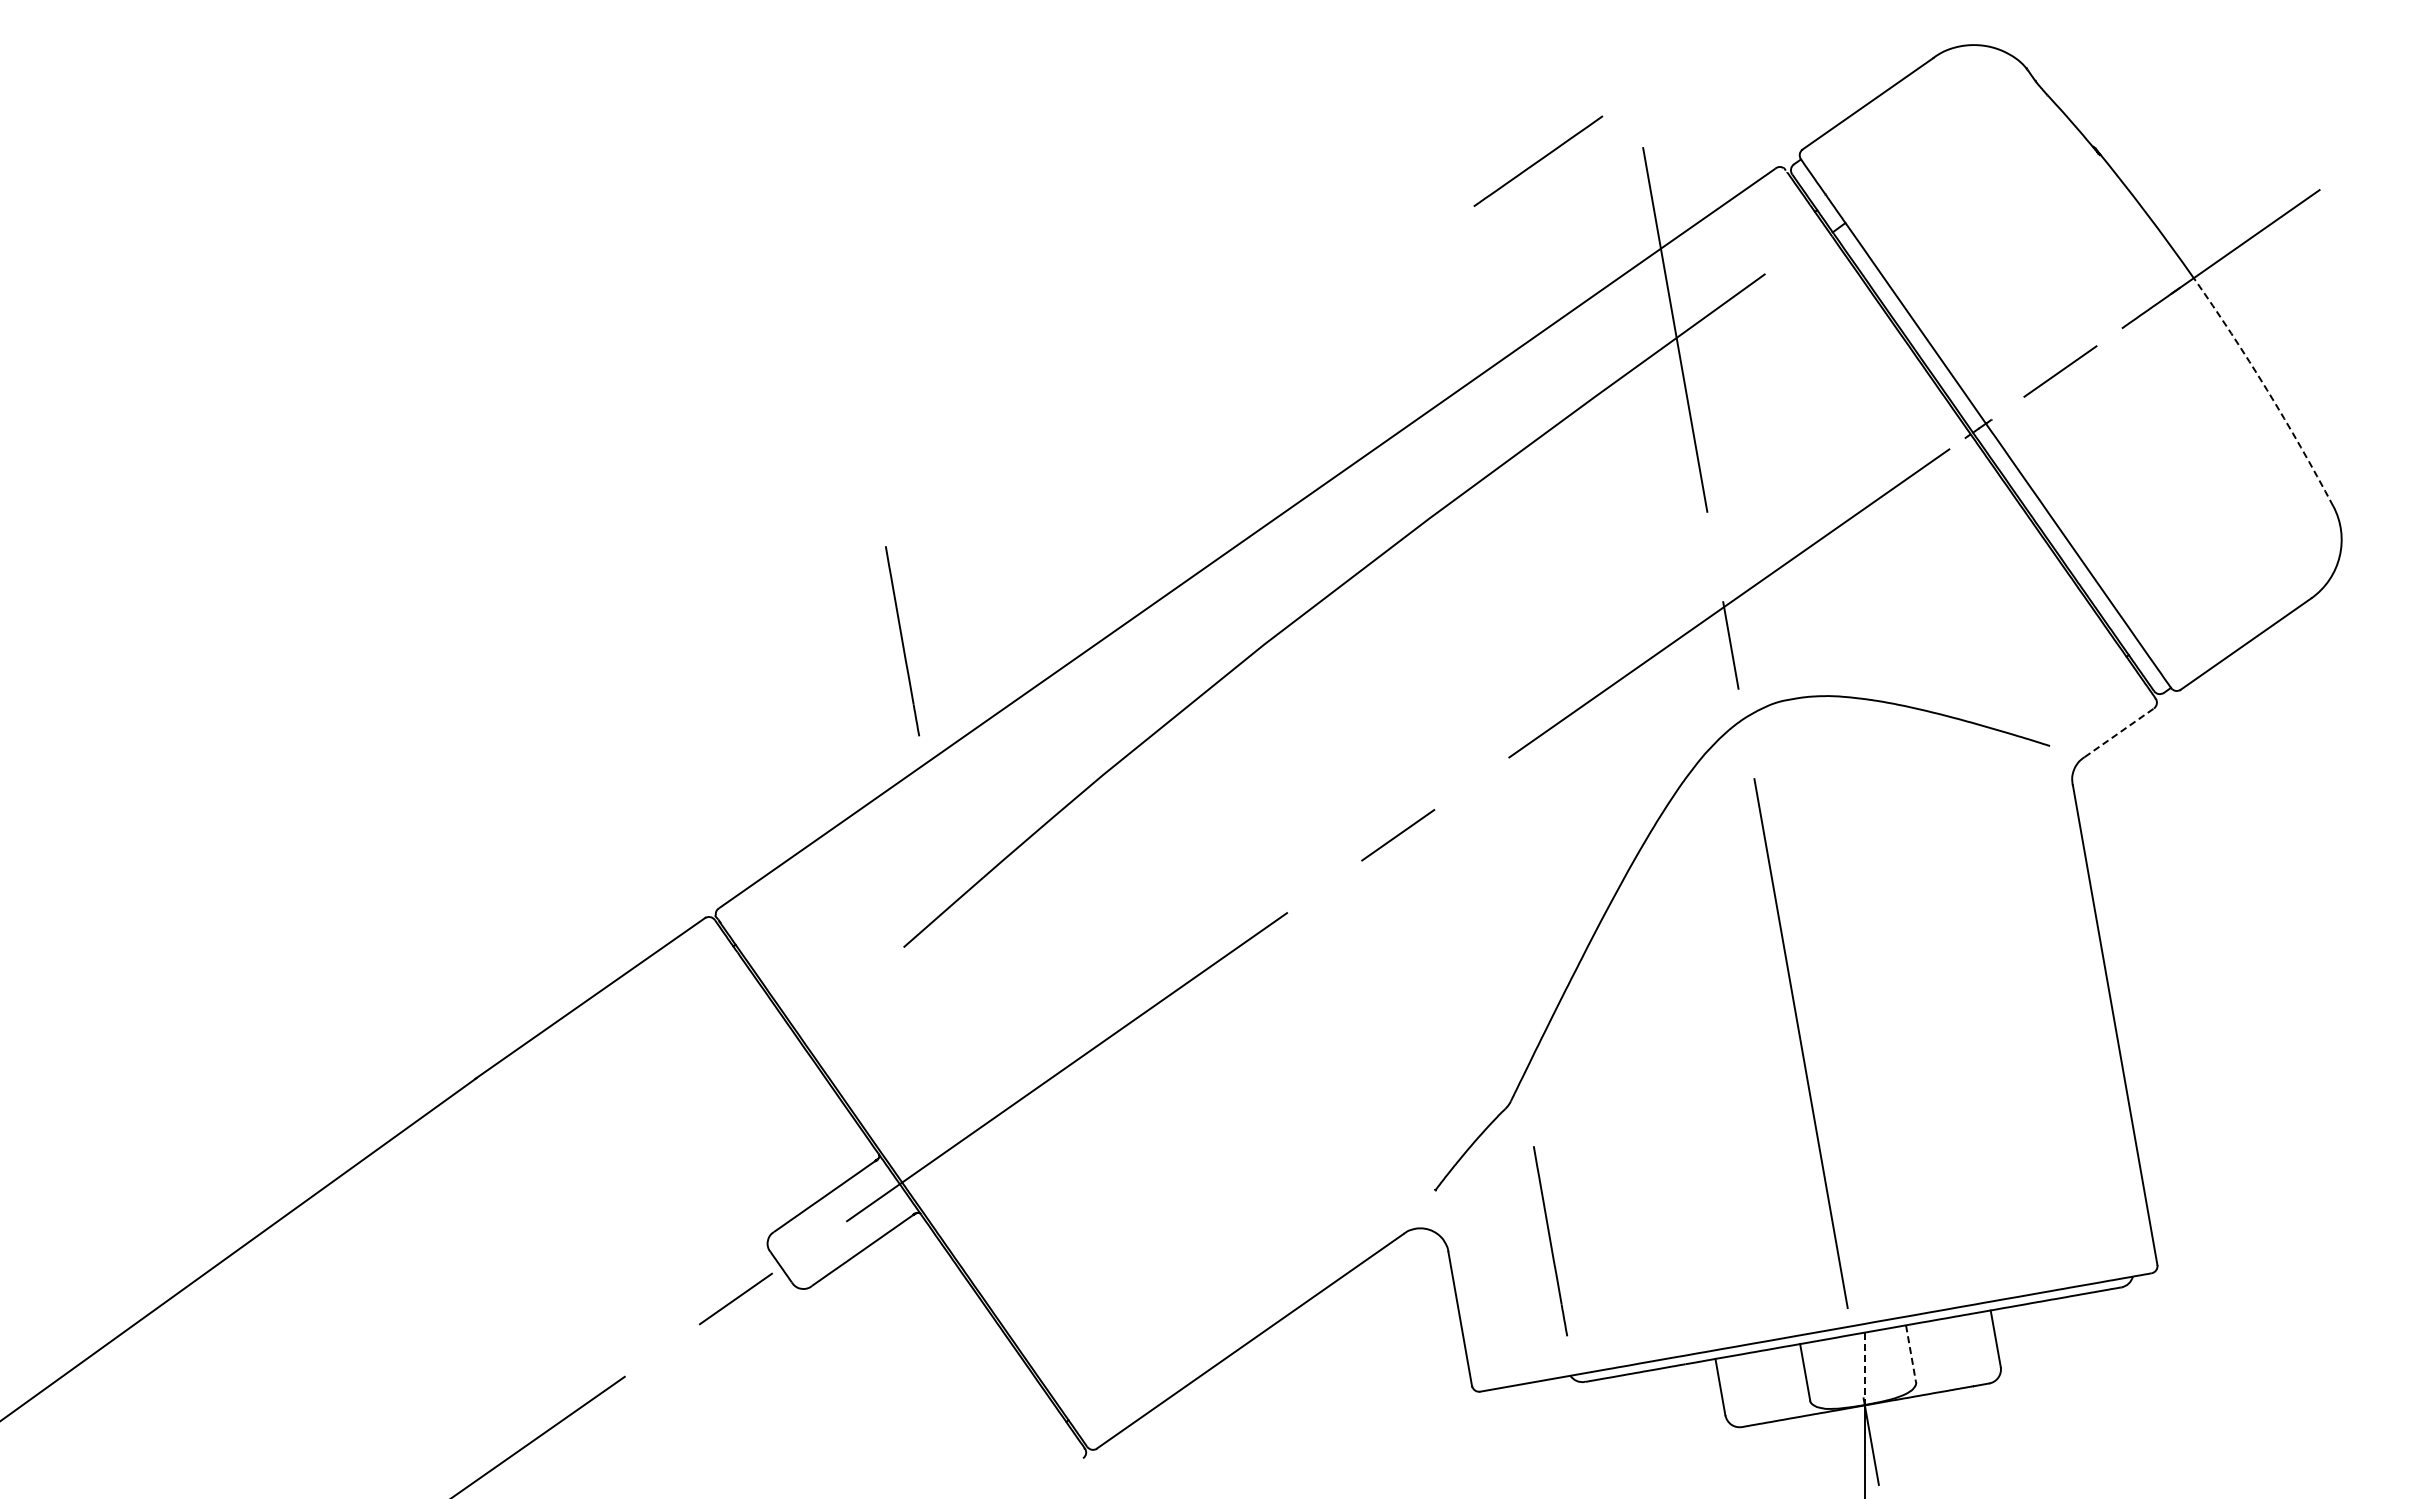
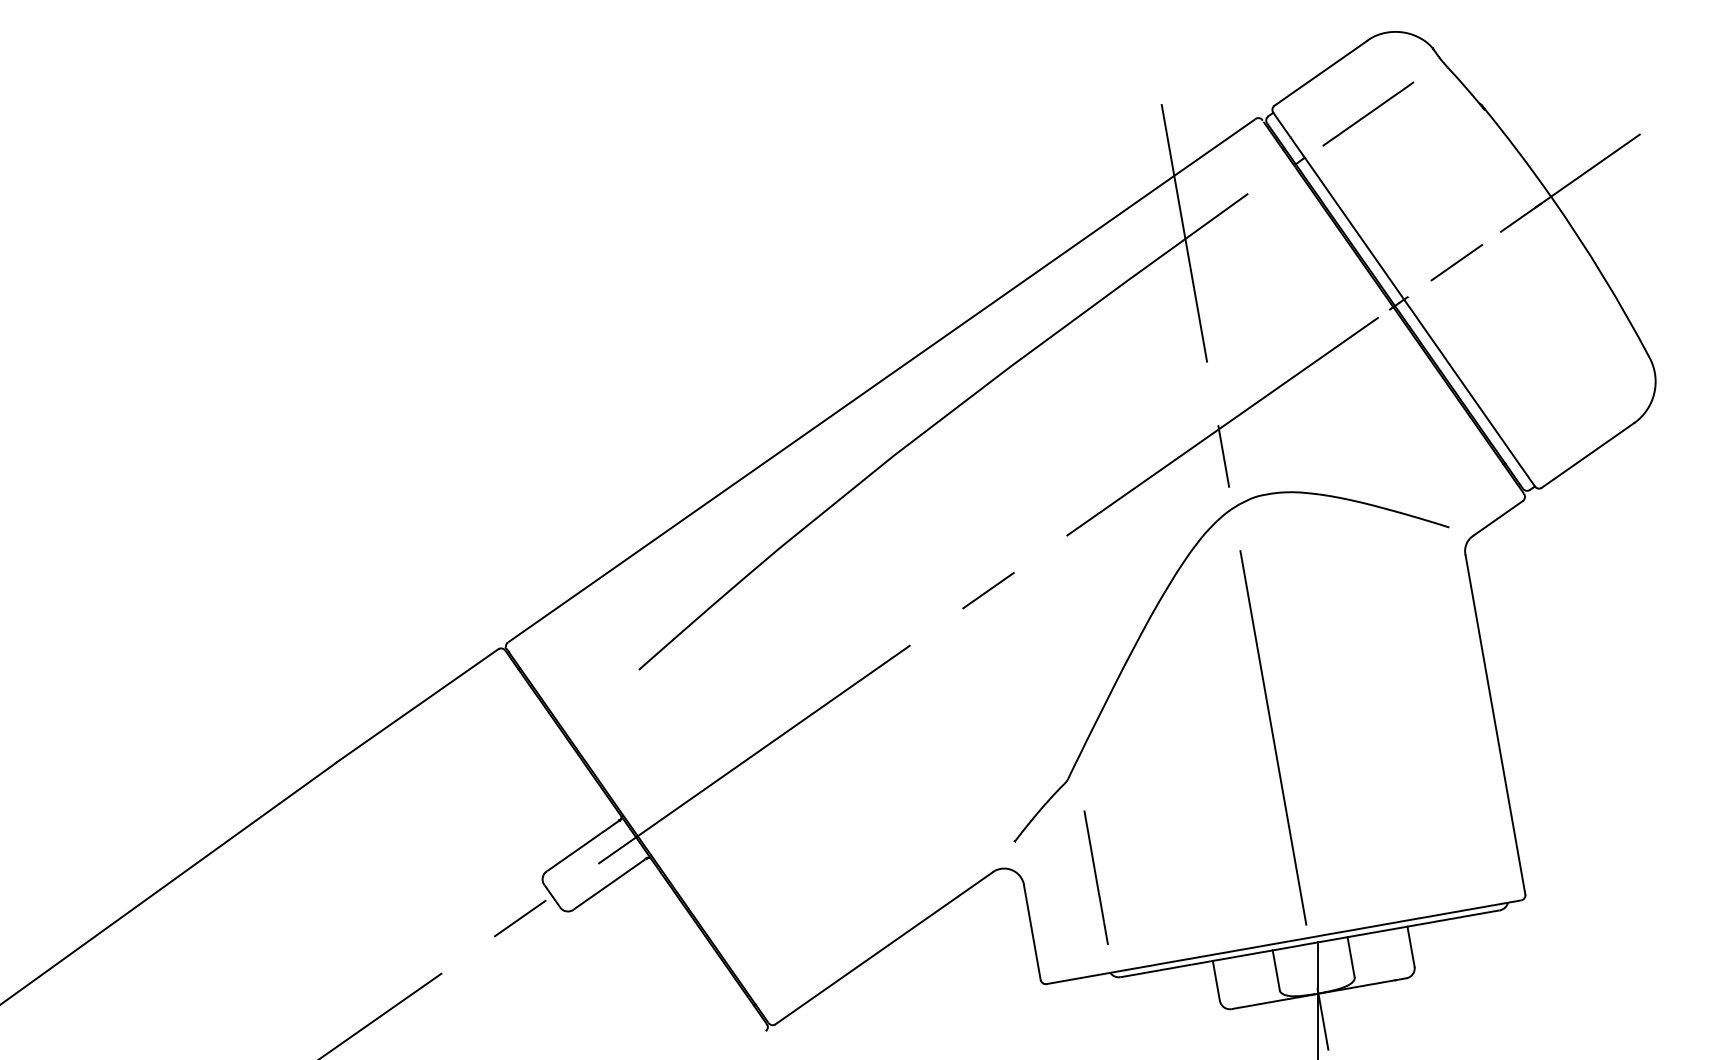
line: (1538, 160) -> (1368, 113), moved
arc: (2267, 389) -> (1603, 275), dashed -> solid
line: (902, 641) -> (638, 453), removed
line: (2119, 732) -> (1498, 517), dashed -> solid
line: (1911, 1353) -> (1351, 957), dashed -> solid
line: (1864, 1369) -> (1318, 968), dashed -> solid

